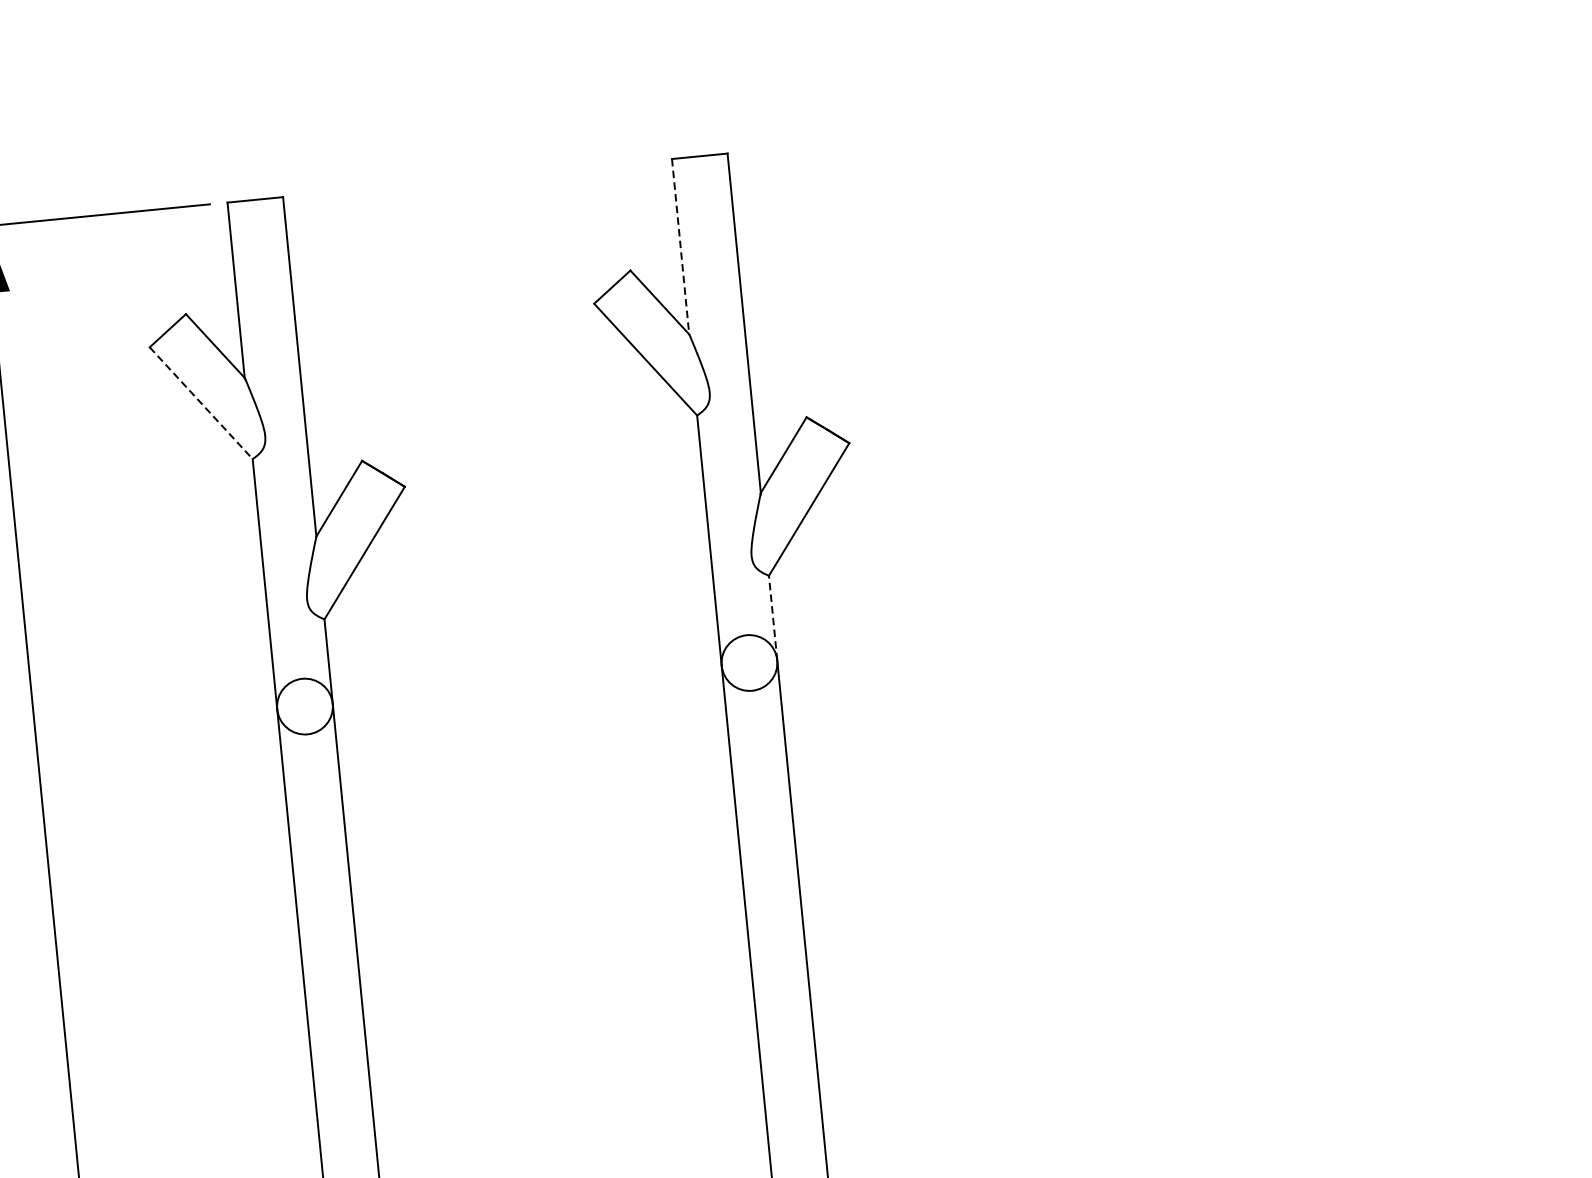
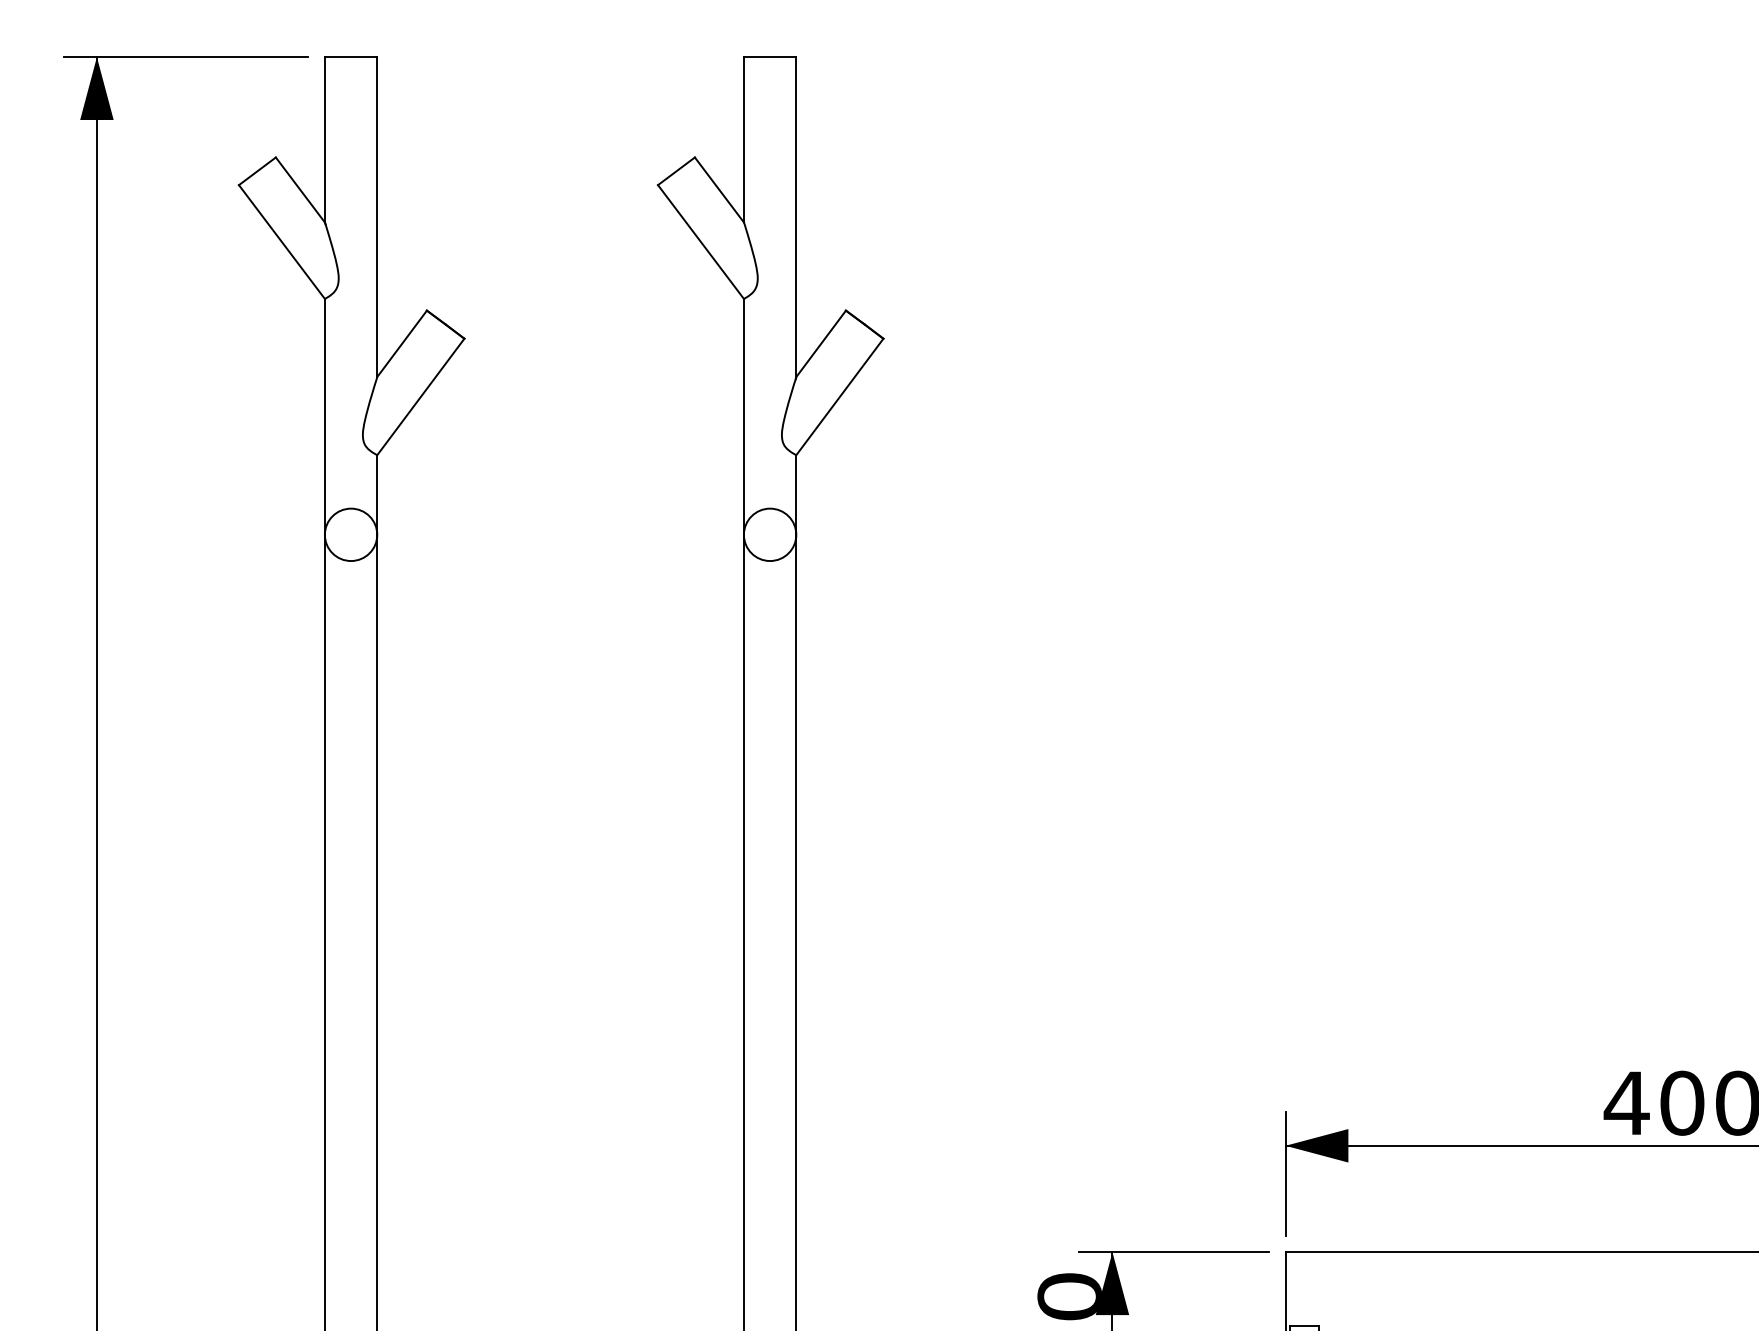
line: (680, 246) -> (743, 139), dashed -> solid
line: (201, 403) -> (282, 242), dashed -> solid
line: (773, 618) -> (796, 495), dashed -> solid

